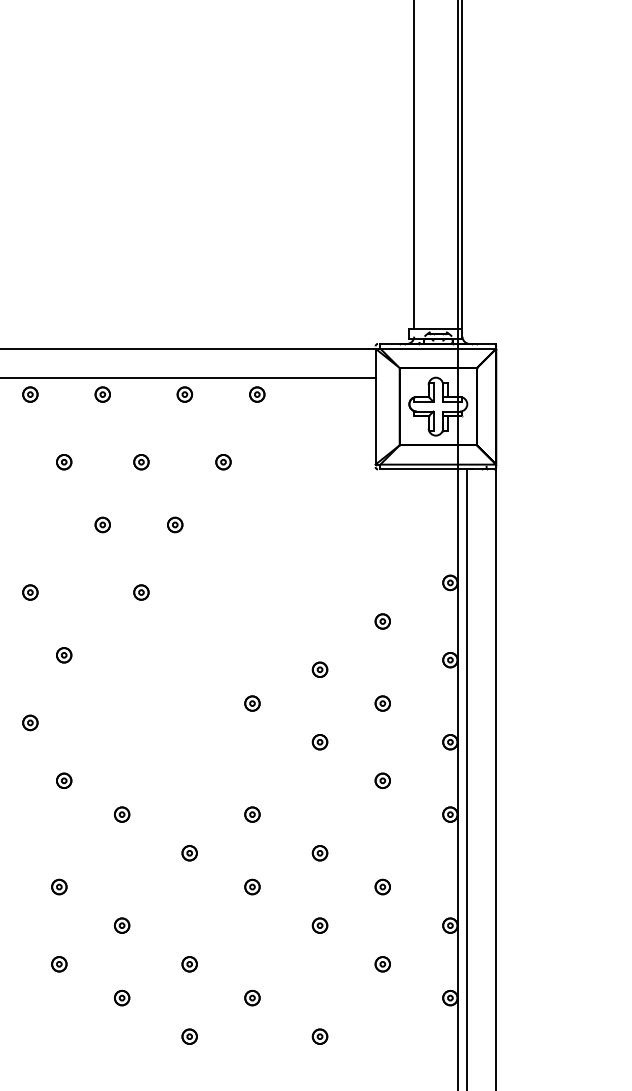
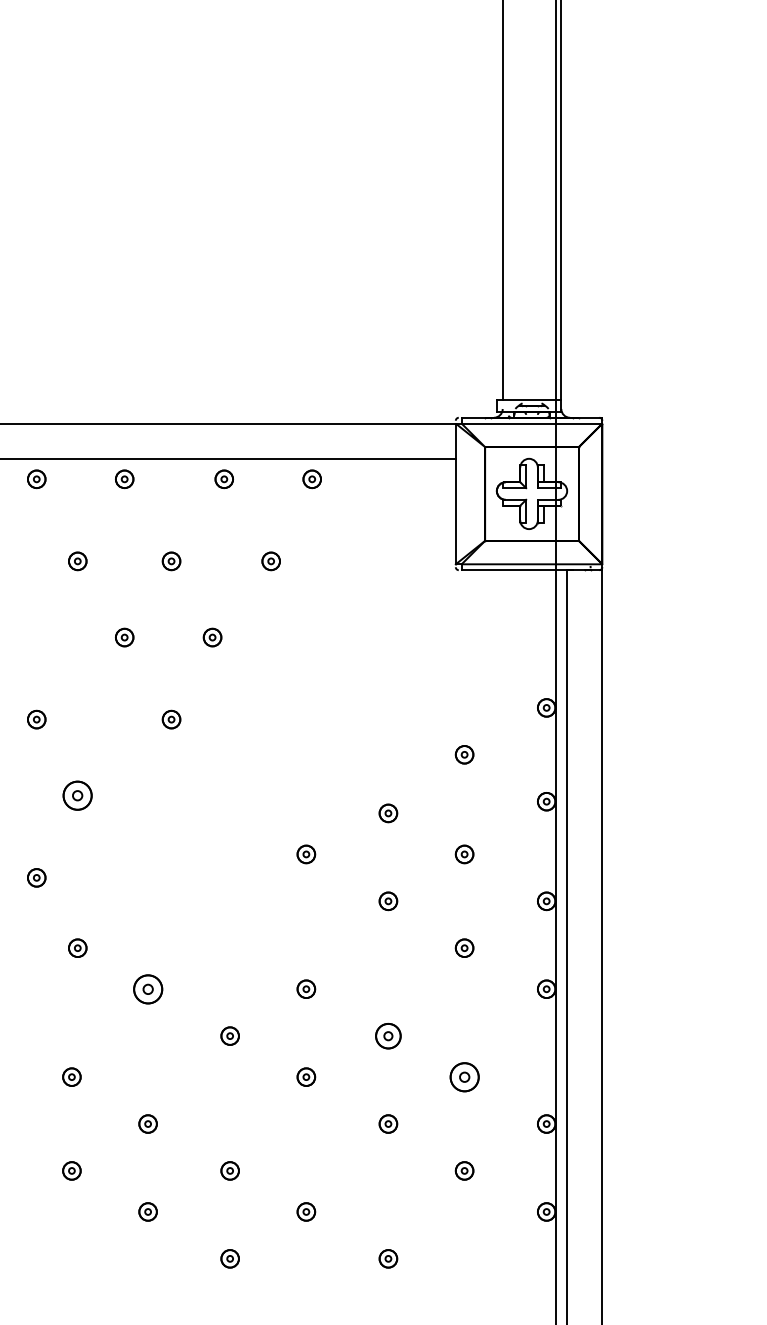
part: (63, 655) -> (77, 795), size x1.6
part: (121, 814) -> (147, 988), size x1.6
part: (320, 852) -> (388, 1035), size x1.4
part: (382, 886) -> (464, 1076), size x1.6

